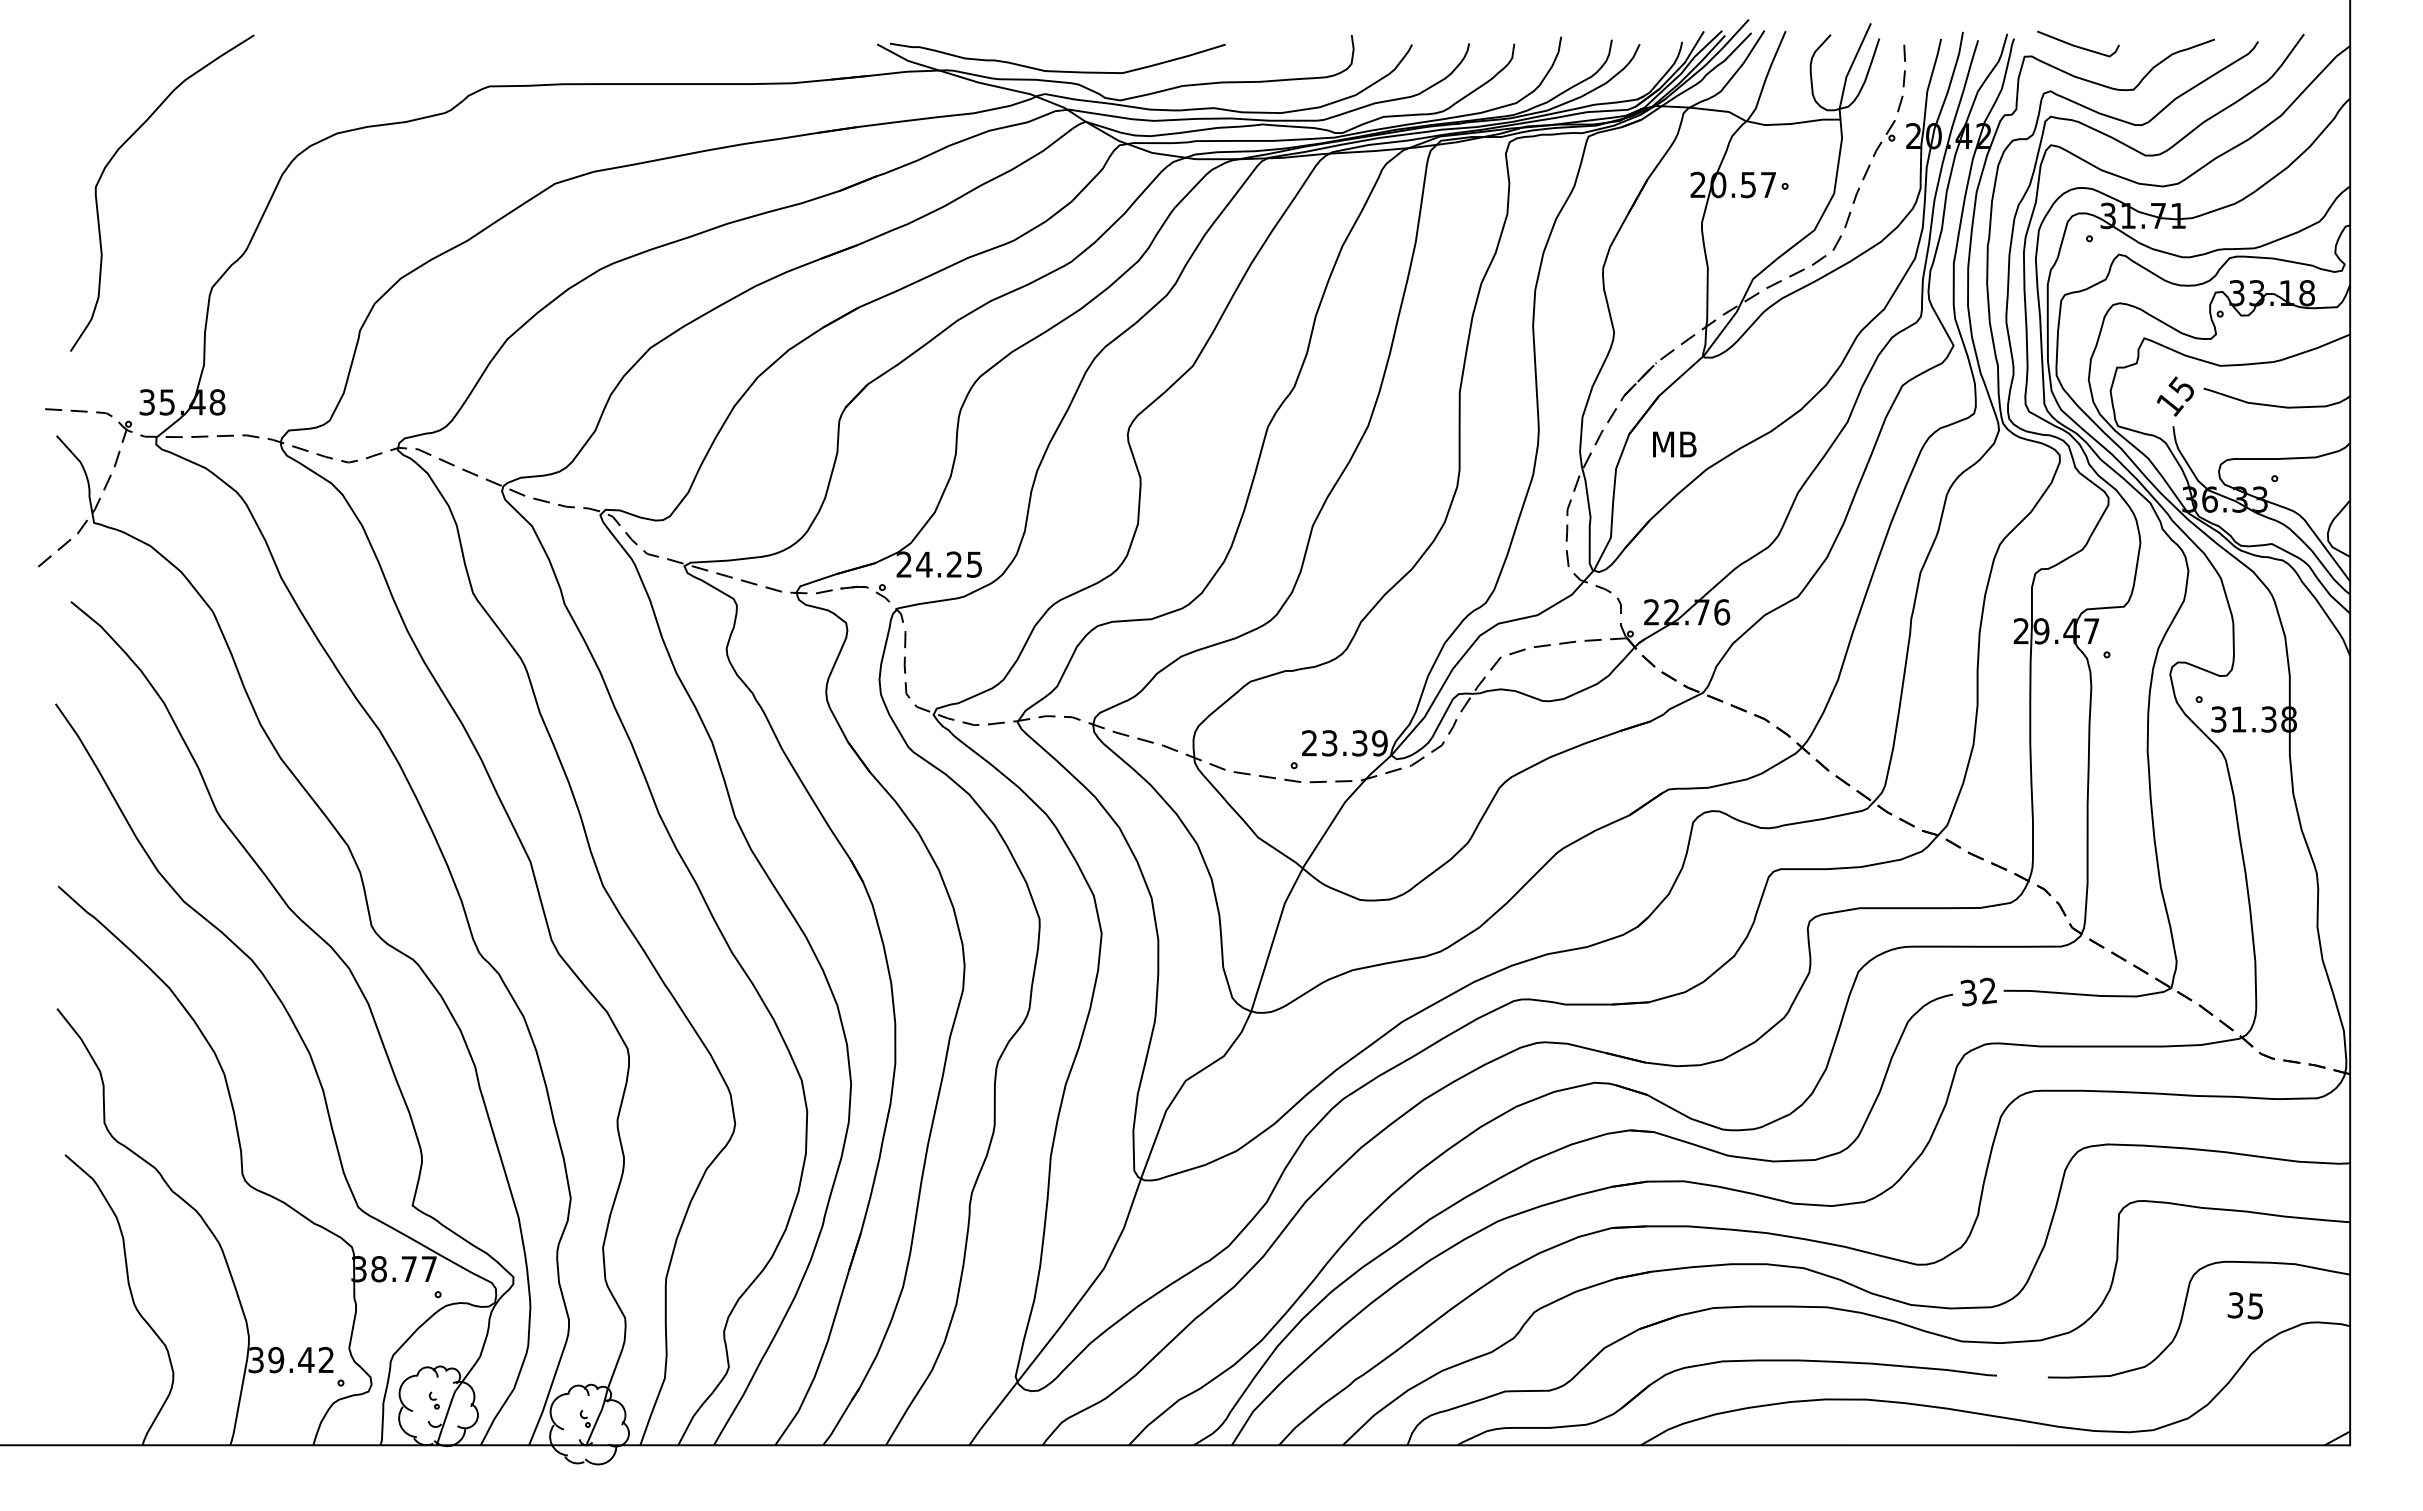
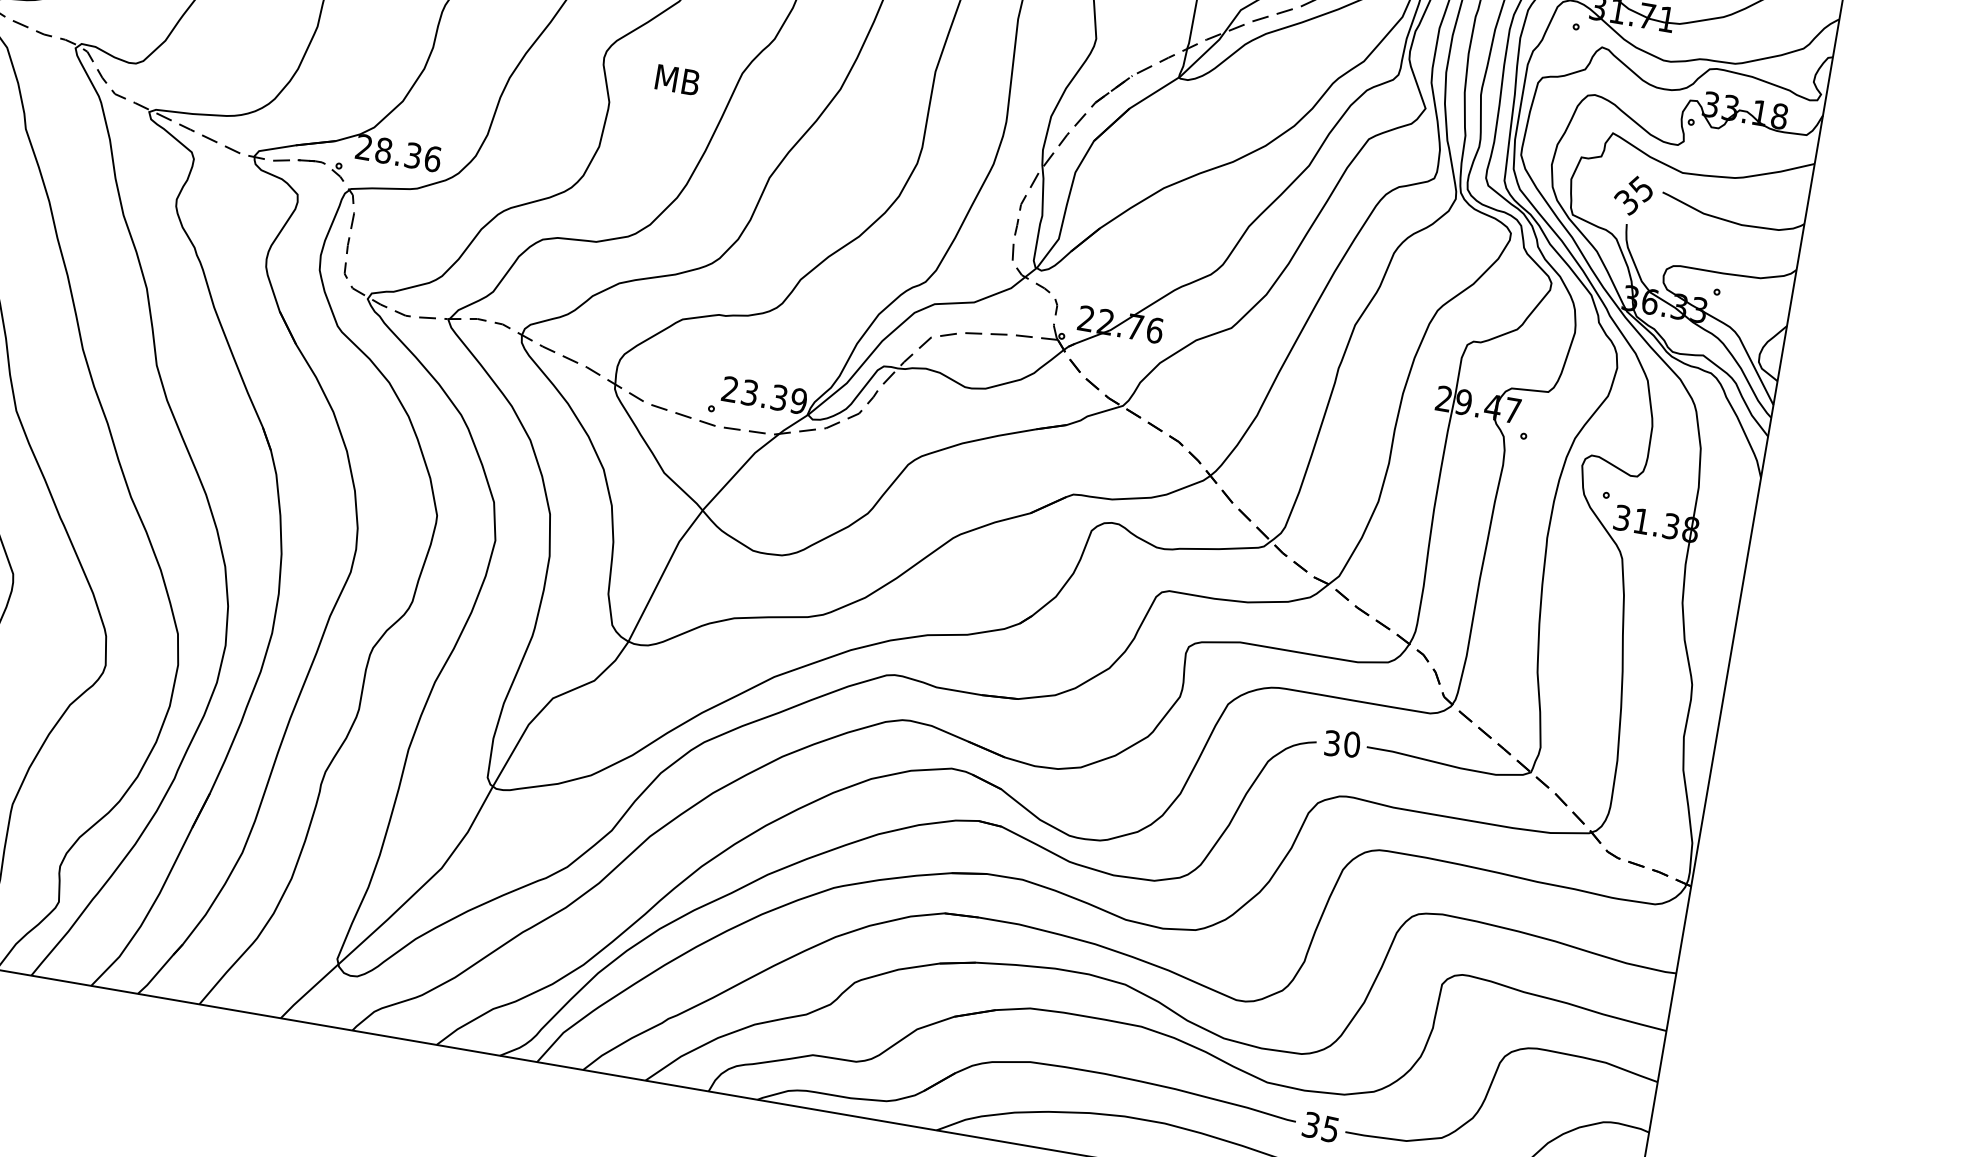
text: (2169, 405) -> (1626, 203), 15 -> 35
text: (1674, 444) -> (677, 80), moved
text: (949, 564) -> (408, 154), 24.25 -> 28.36
text: (1988, 990) -> (1351, 744), 32 -> 30
text: (2244, 1305) -> (1319, 1126), moved

